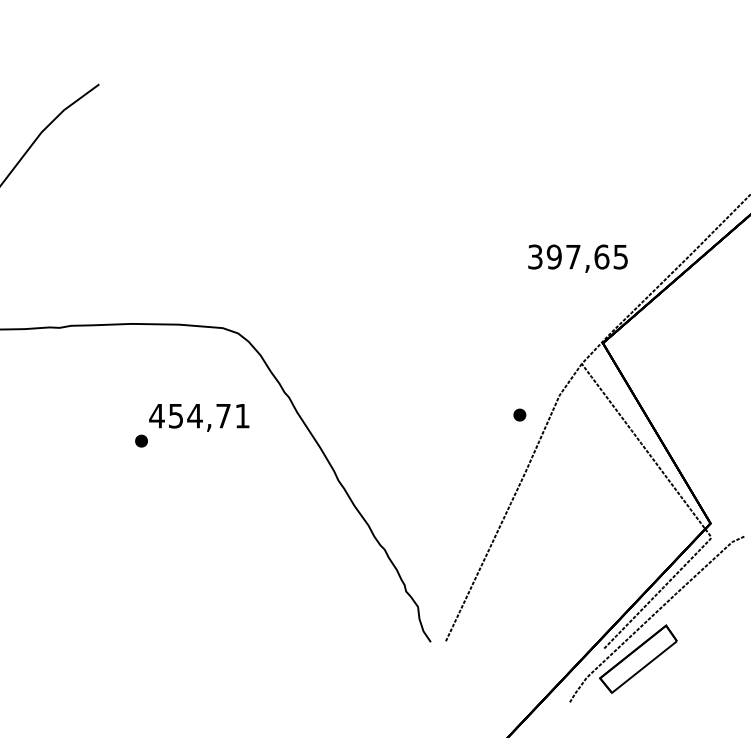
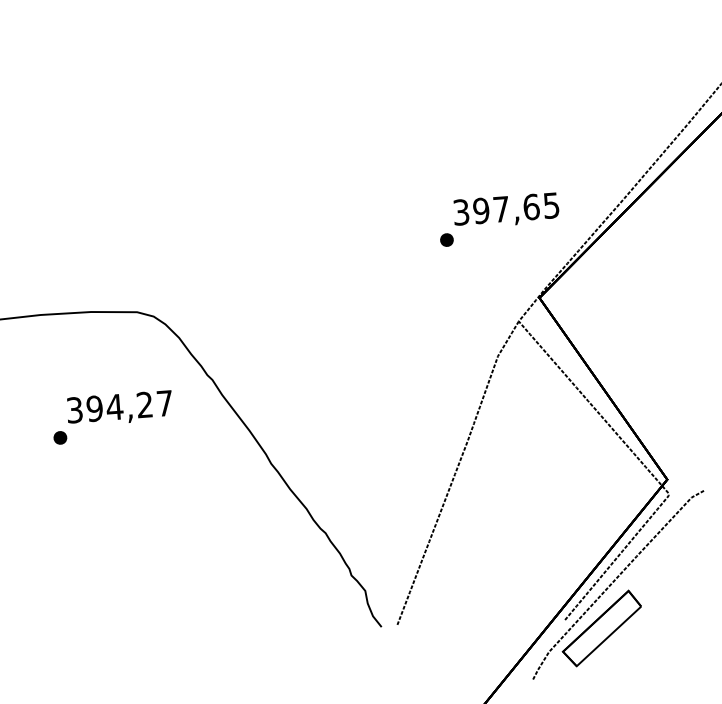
part: (519, 414) -> (446, 239), moved
text: (199, 415) -> (119, 406), 454,71 -> 394,27

